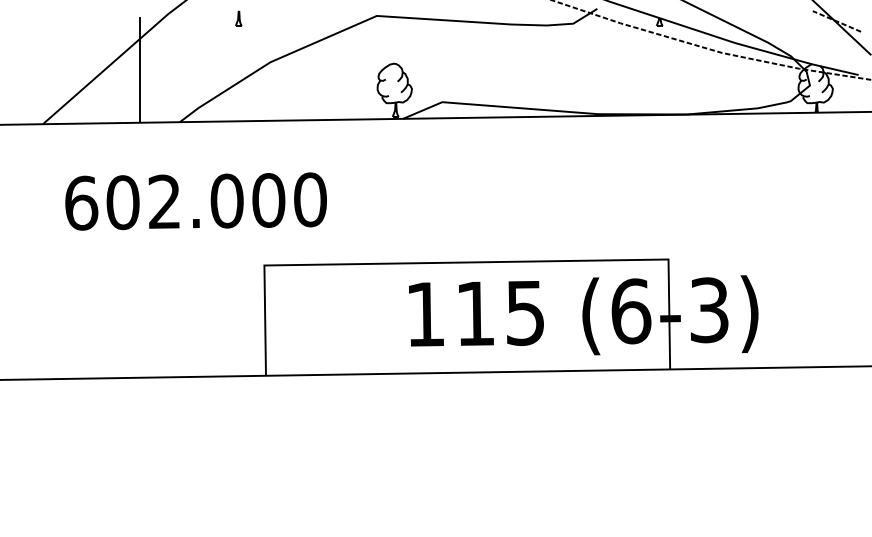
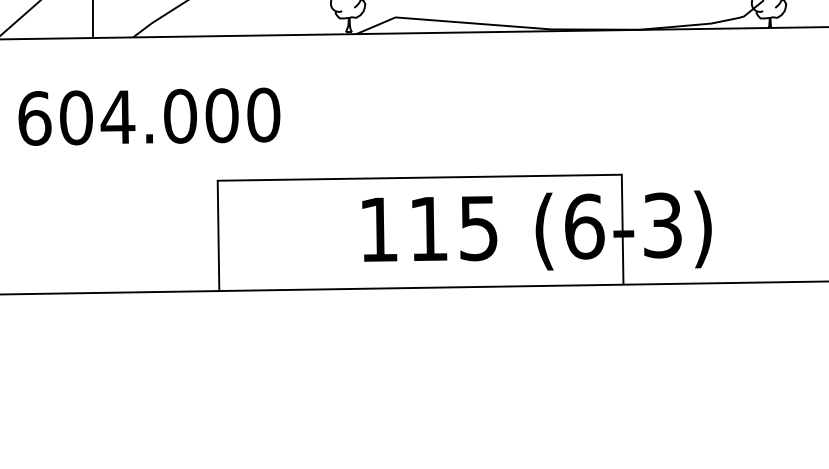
text: (164, 201) -> (117, 116), 602.000 -> 604.000

